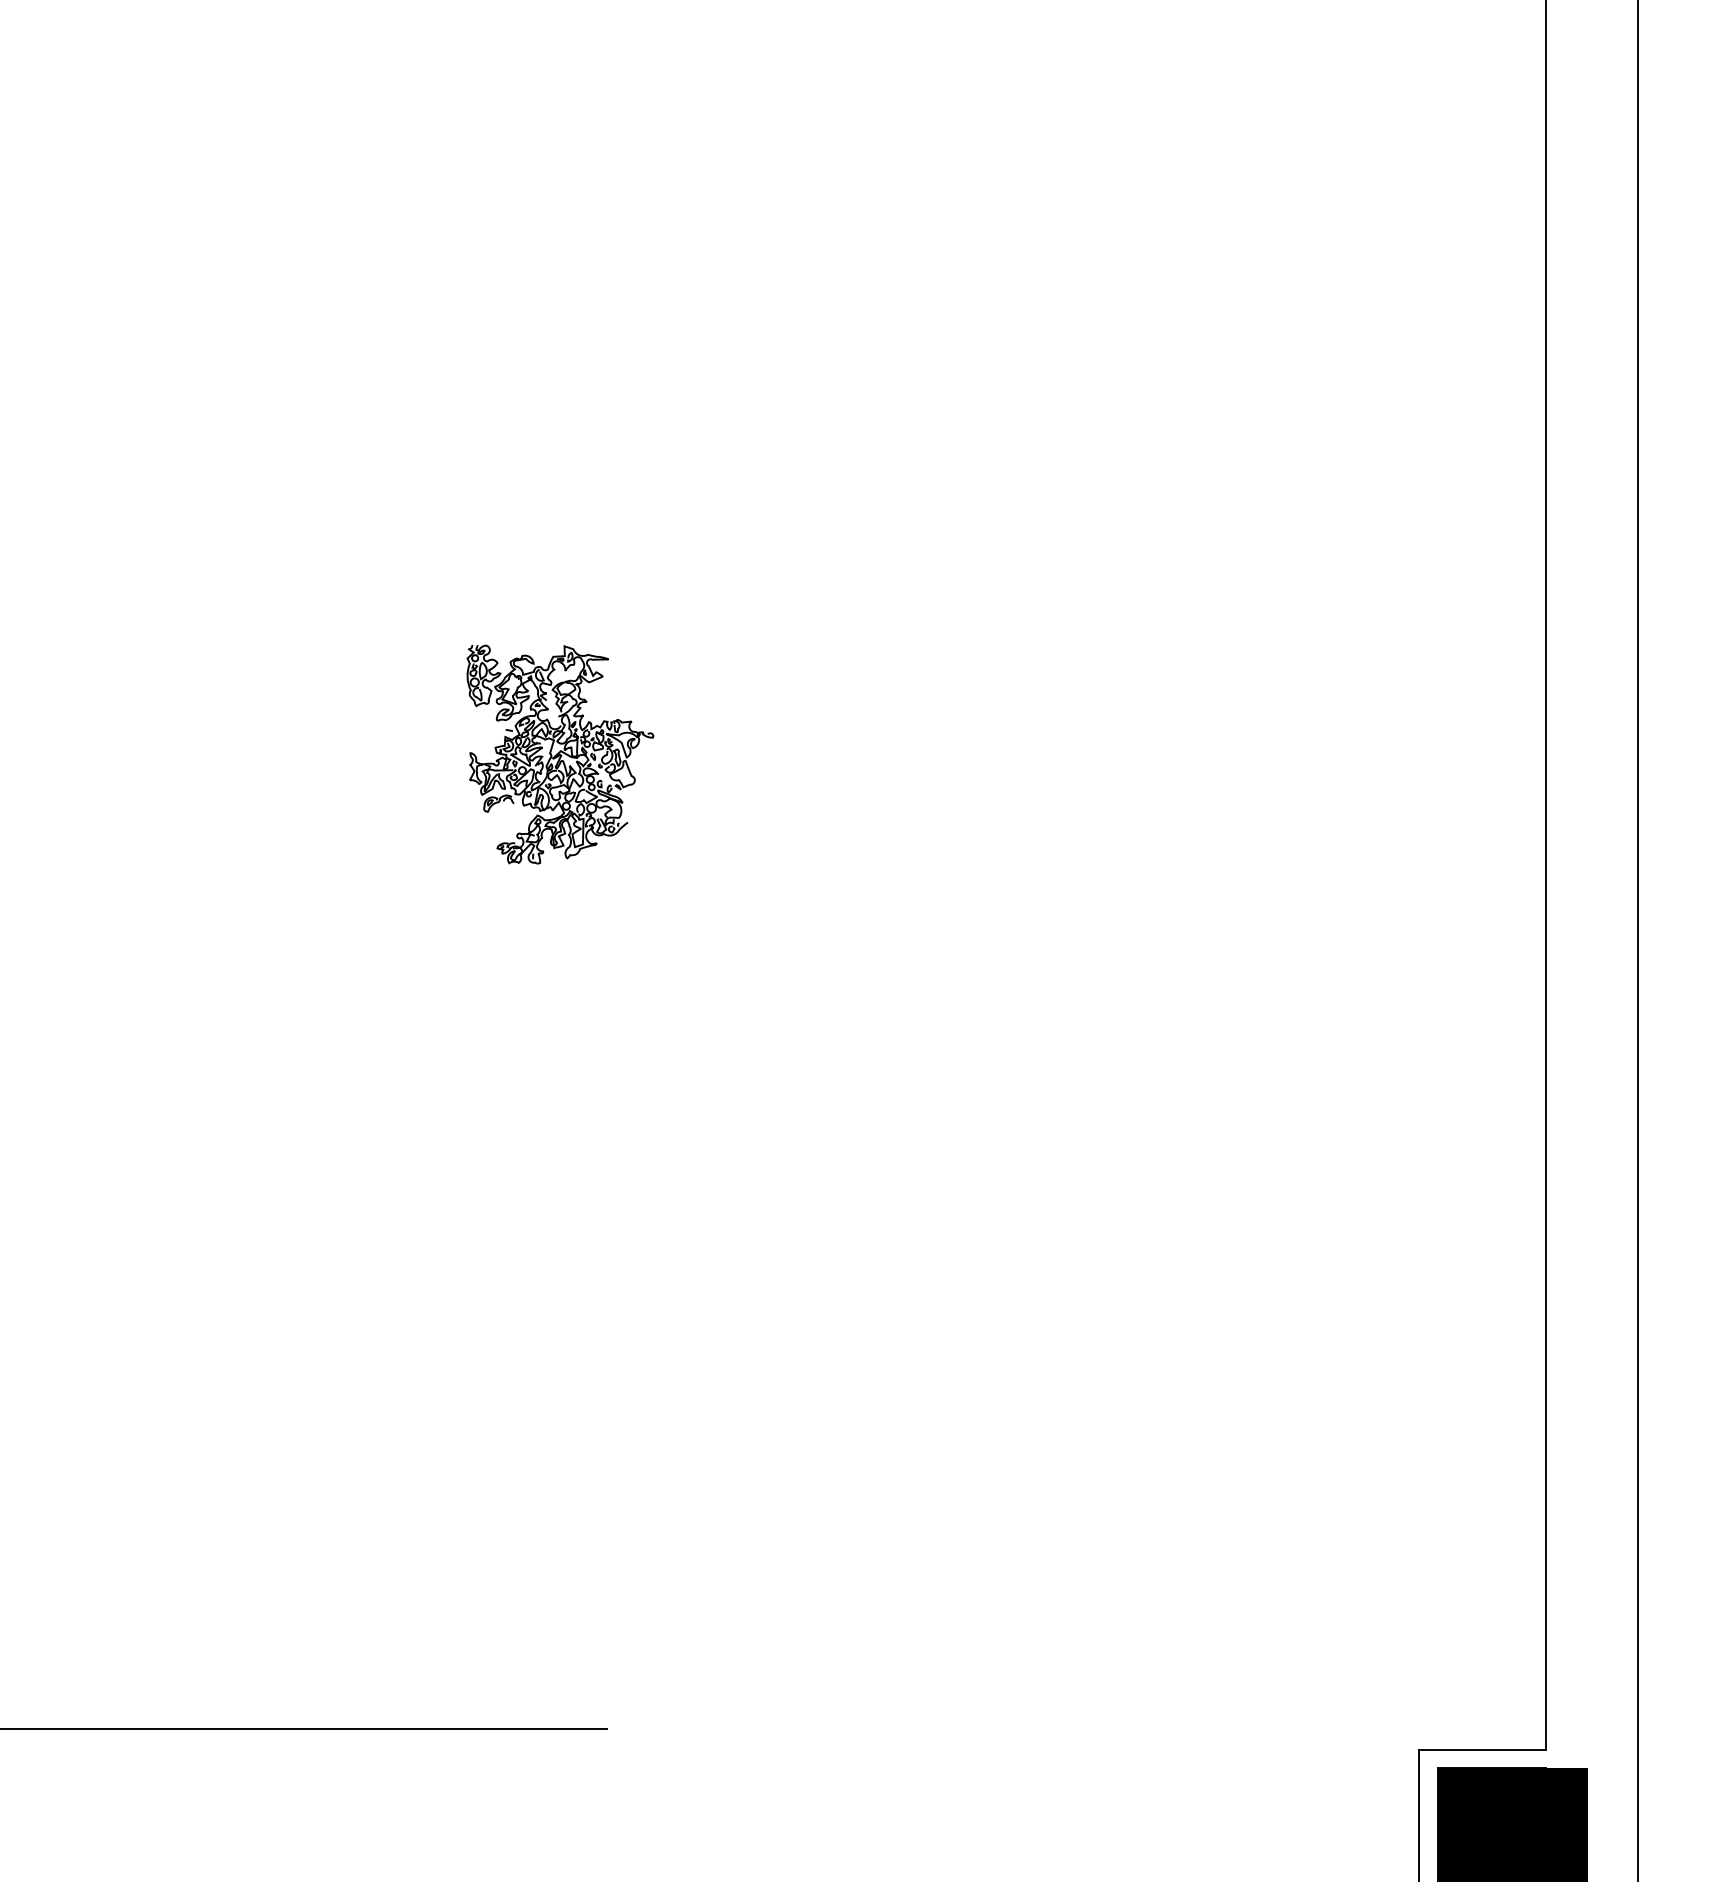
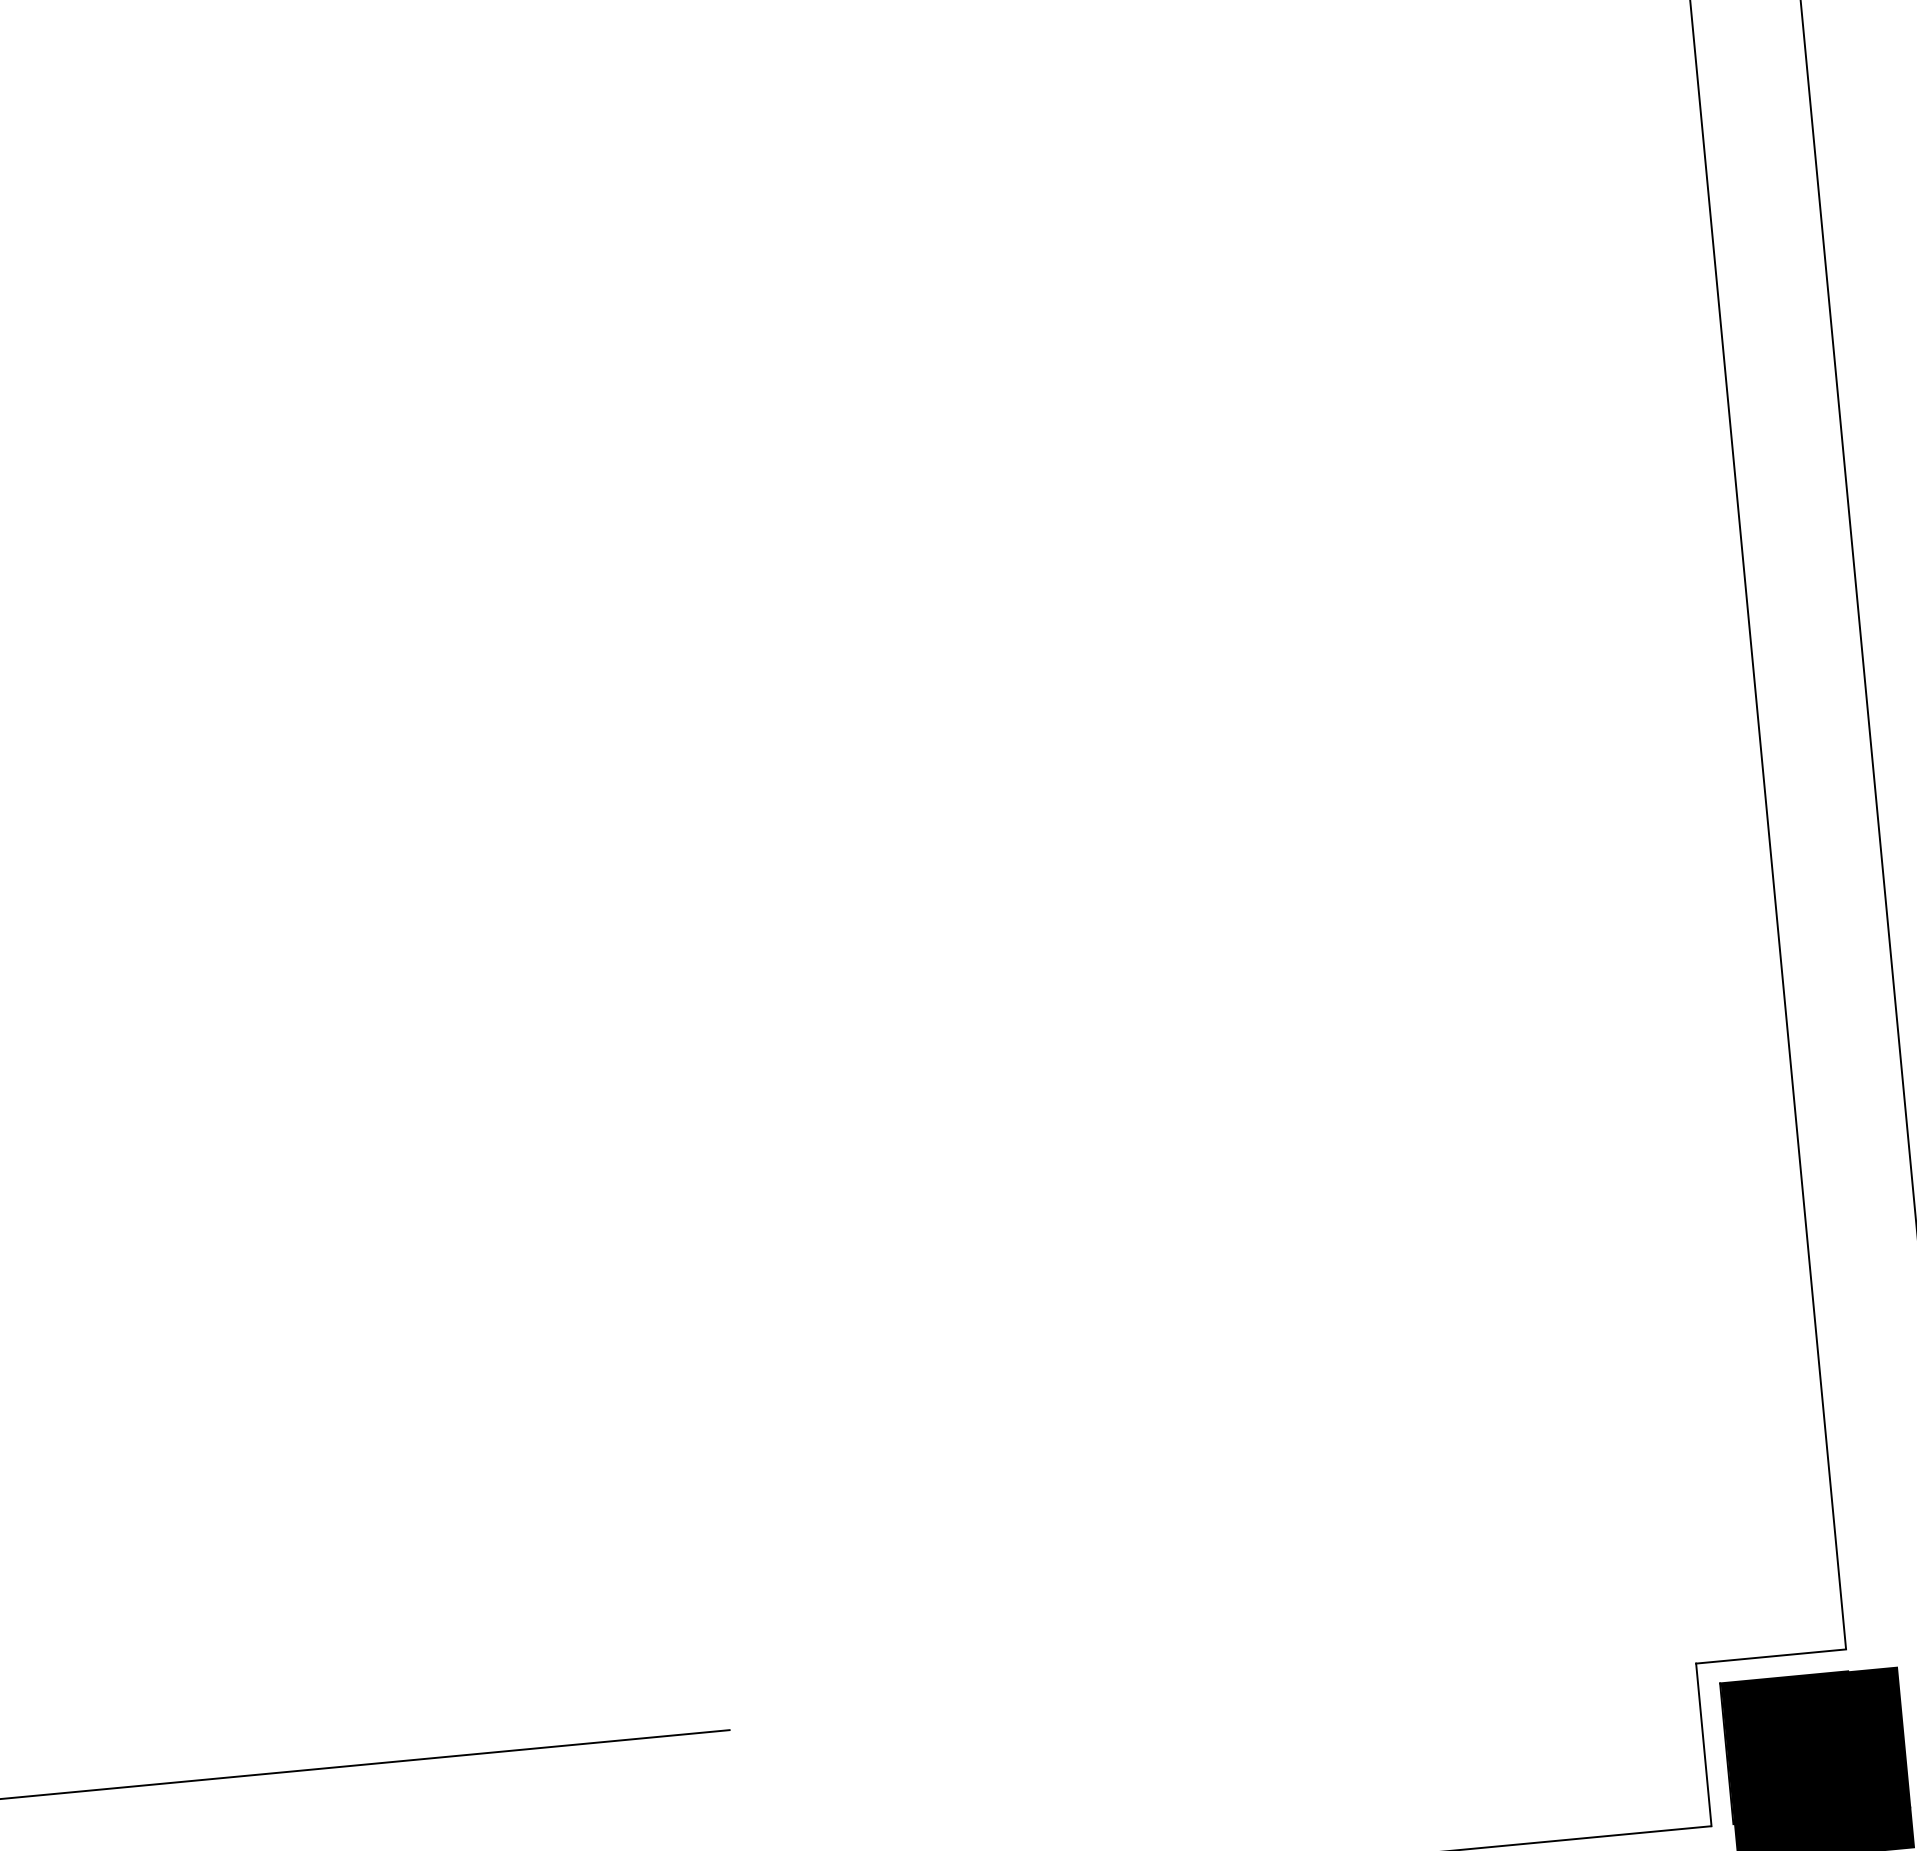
part: (560, 754) -> (565, 578), removed

